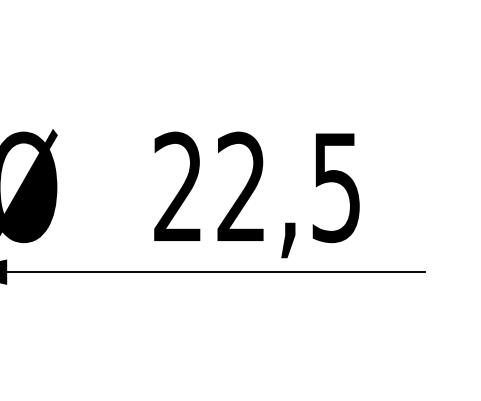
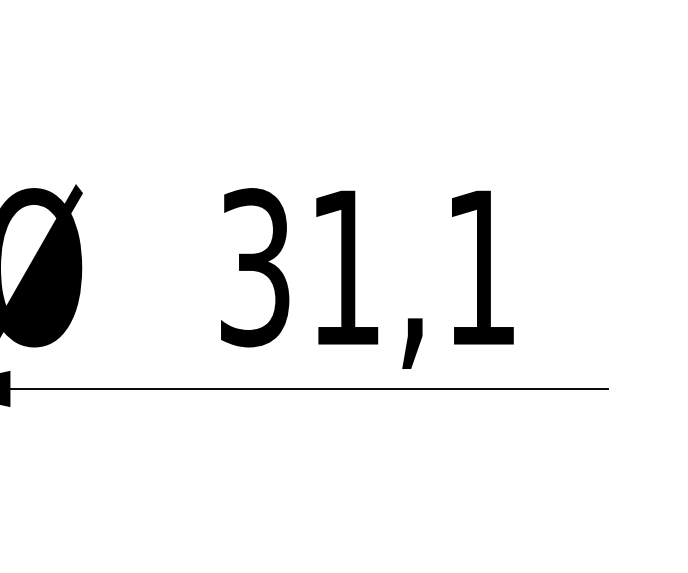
text: (256, 187) -> (366, 267), 22,5 -> 31,1

